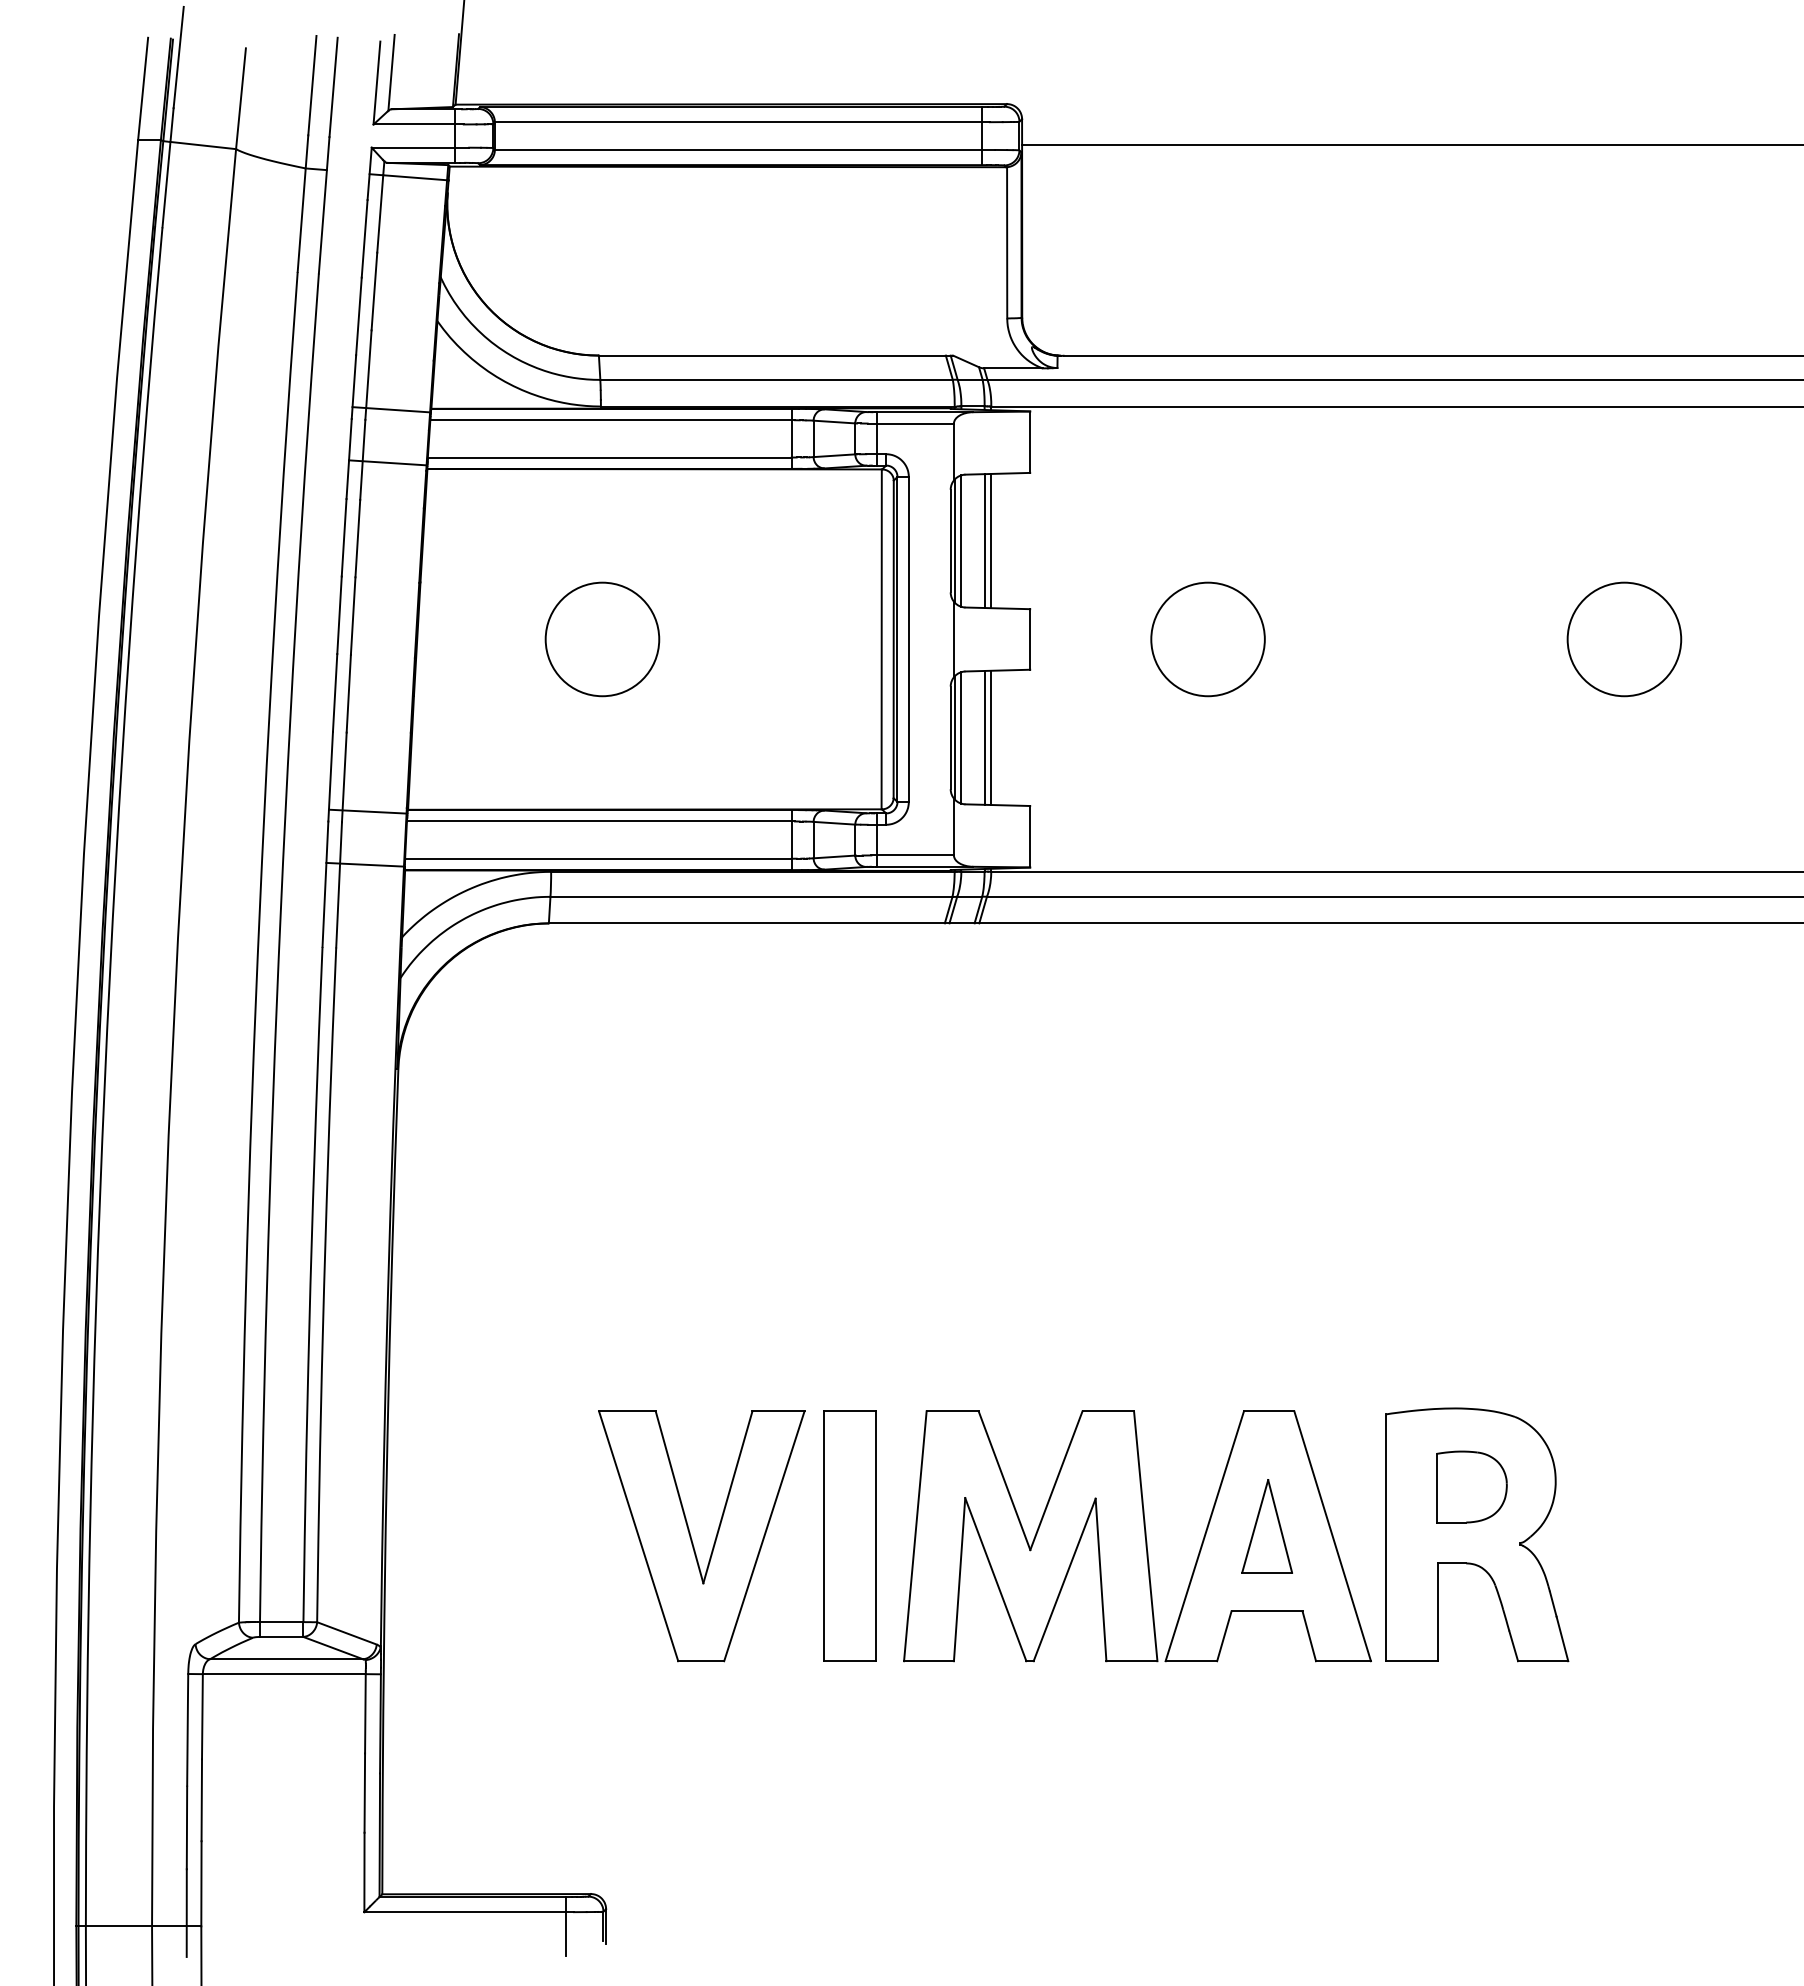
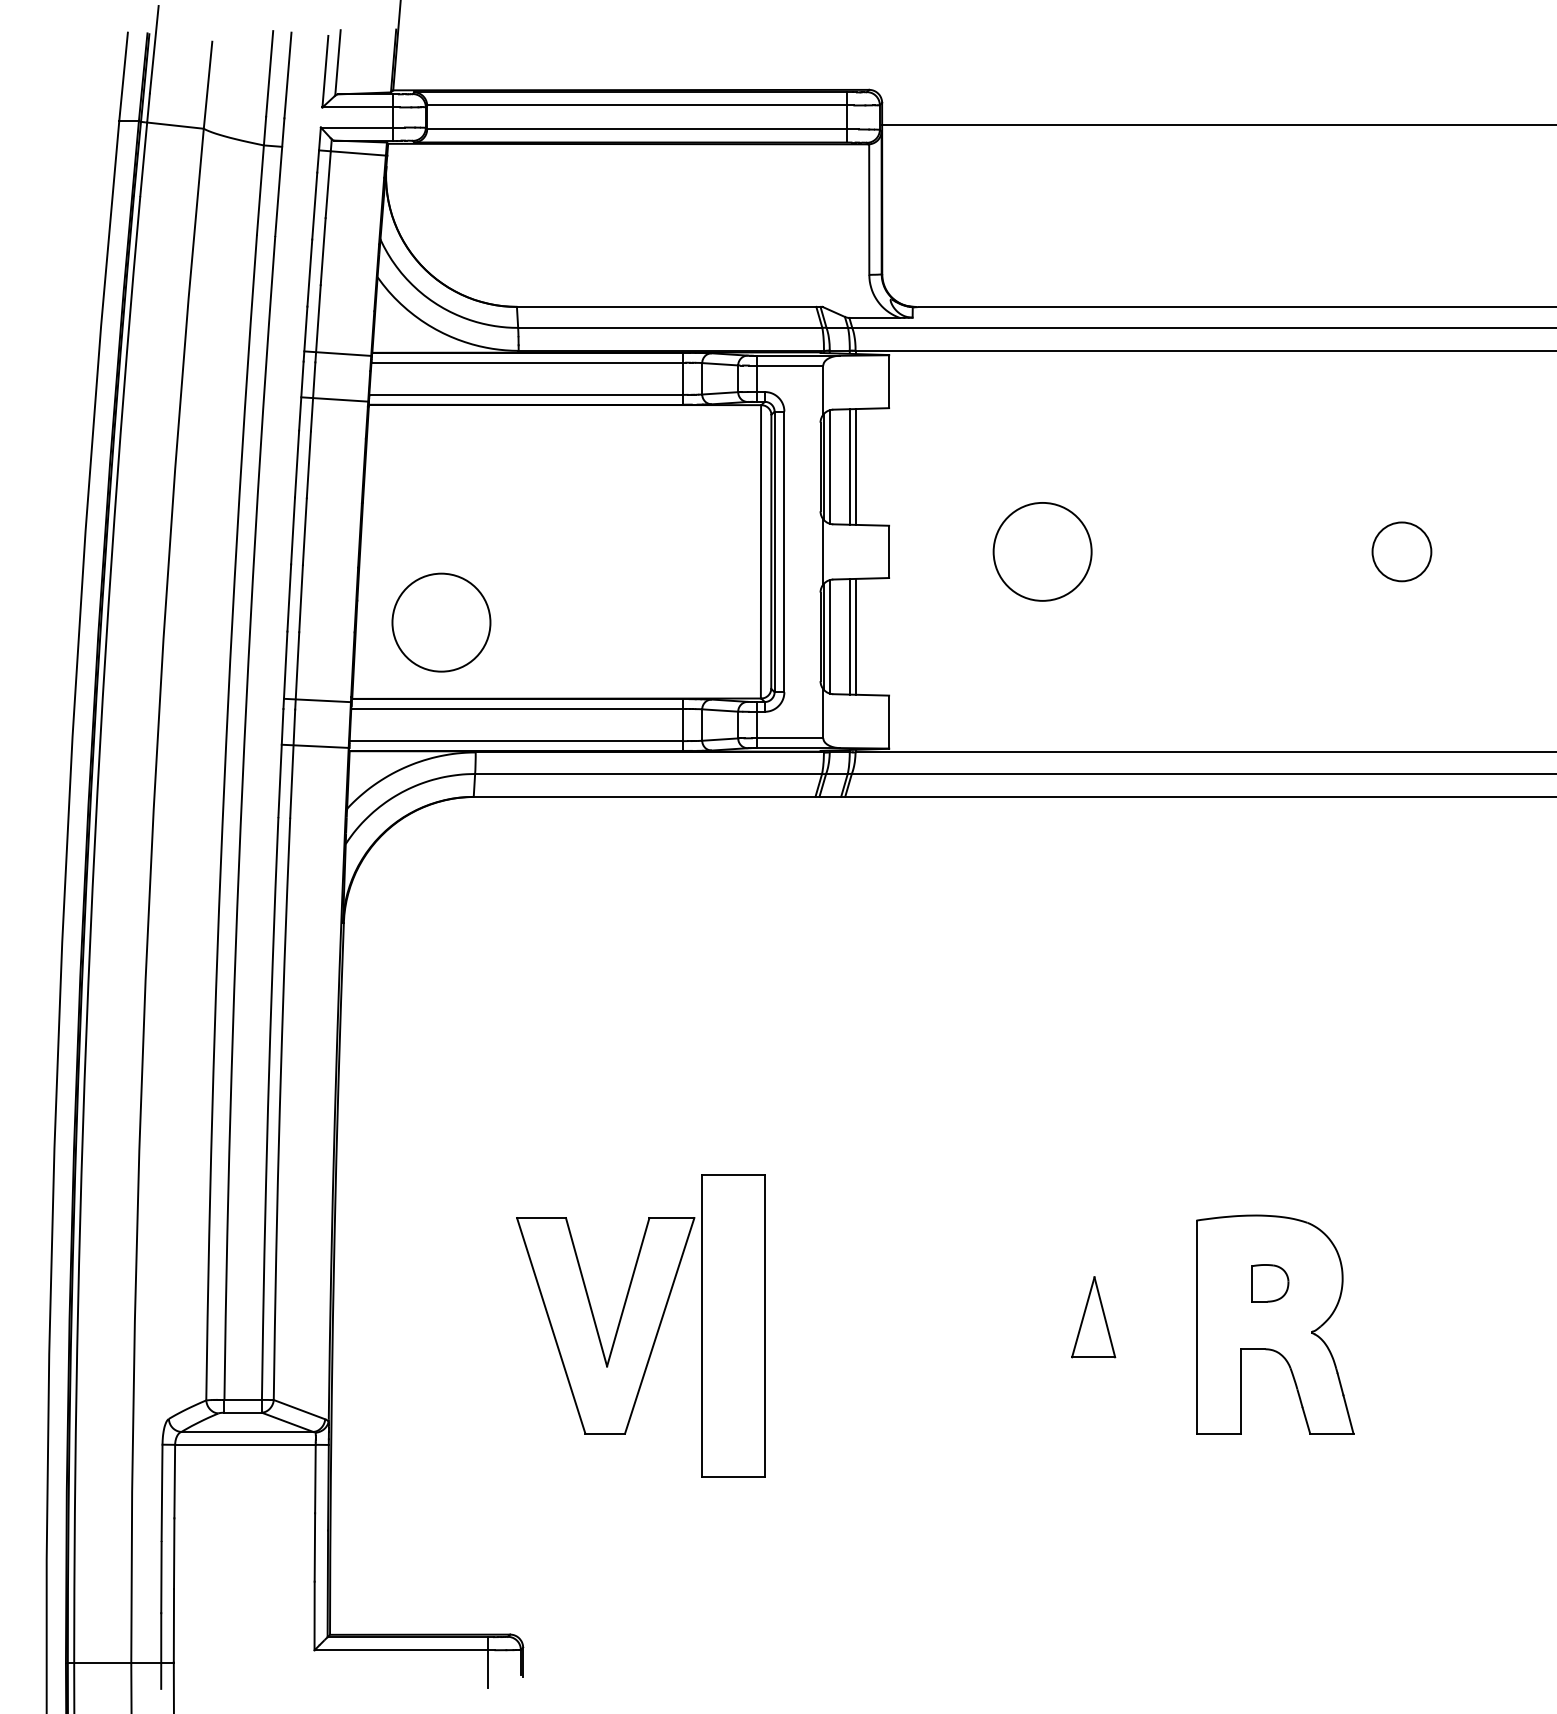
circle: (602, 639) -> (441, 622), moved
circle: (1624, 639) -> (1402, 551), size x0.6
part: (1471, 1486) -> (1269, 1282), size x0.6
part: (849, 1535) -> (733, 1325), size x1.4
part: (1137, 1536) -> (981, 1326), removed

